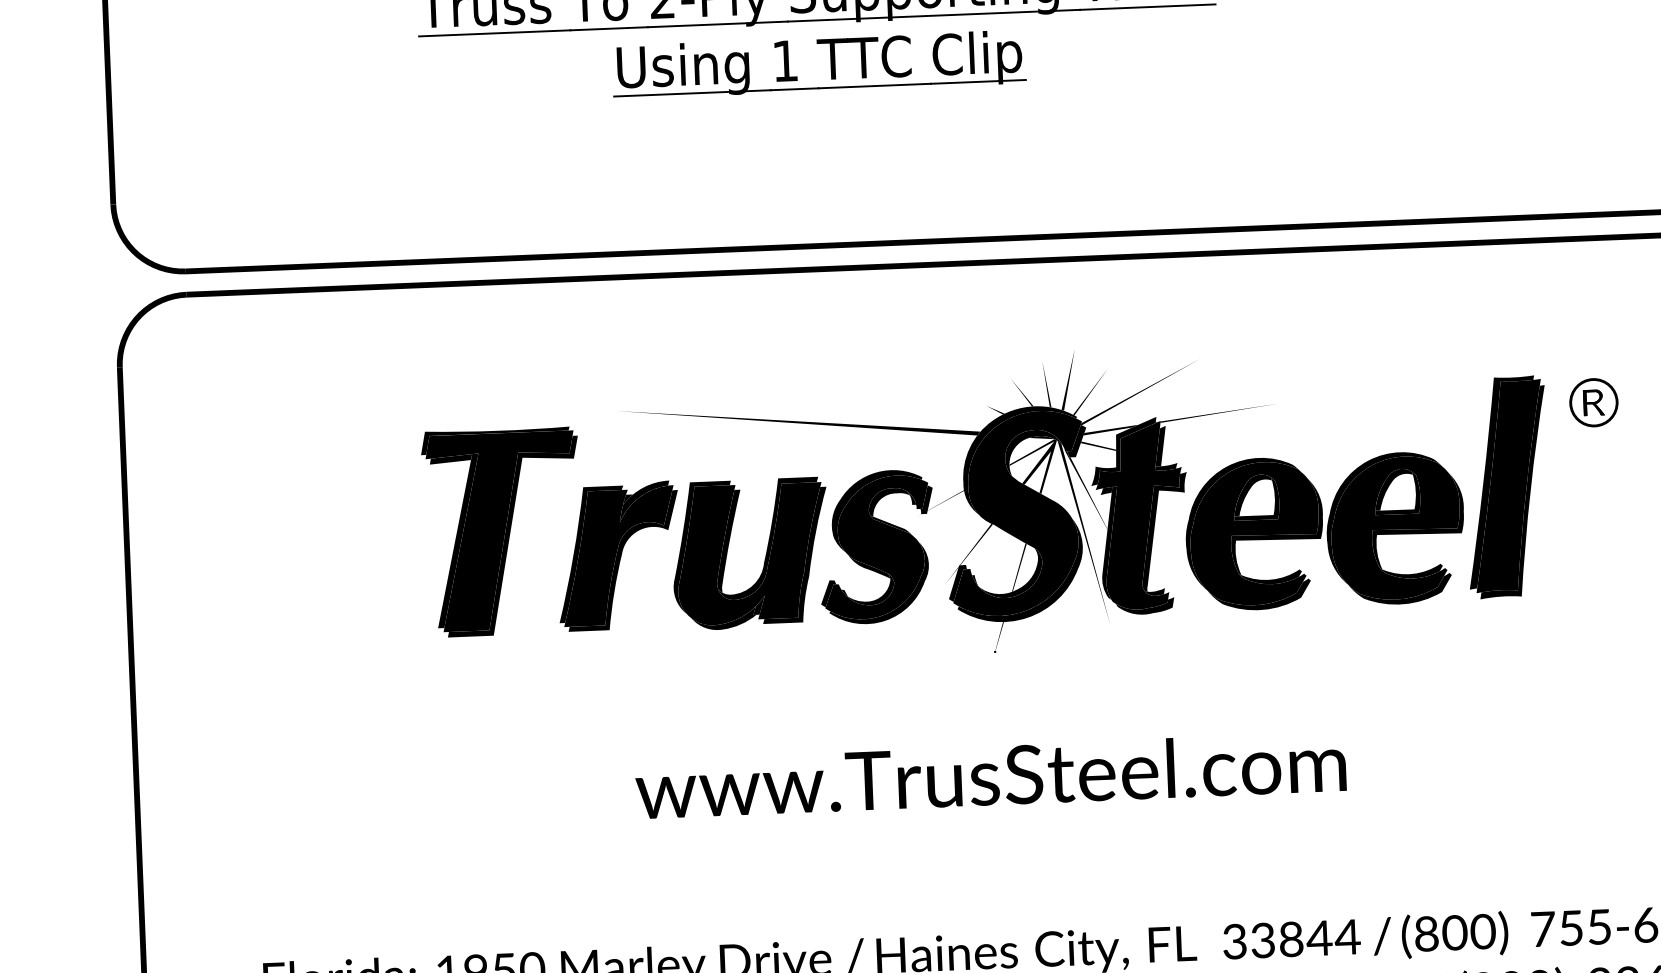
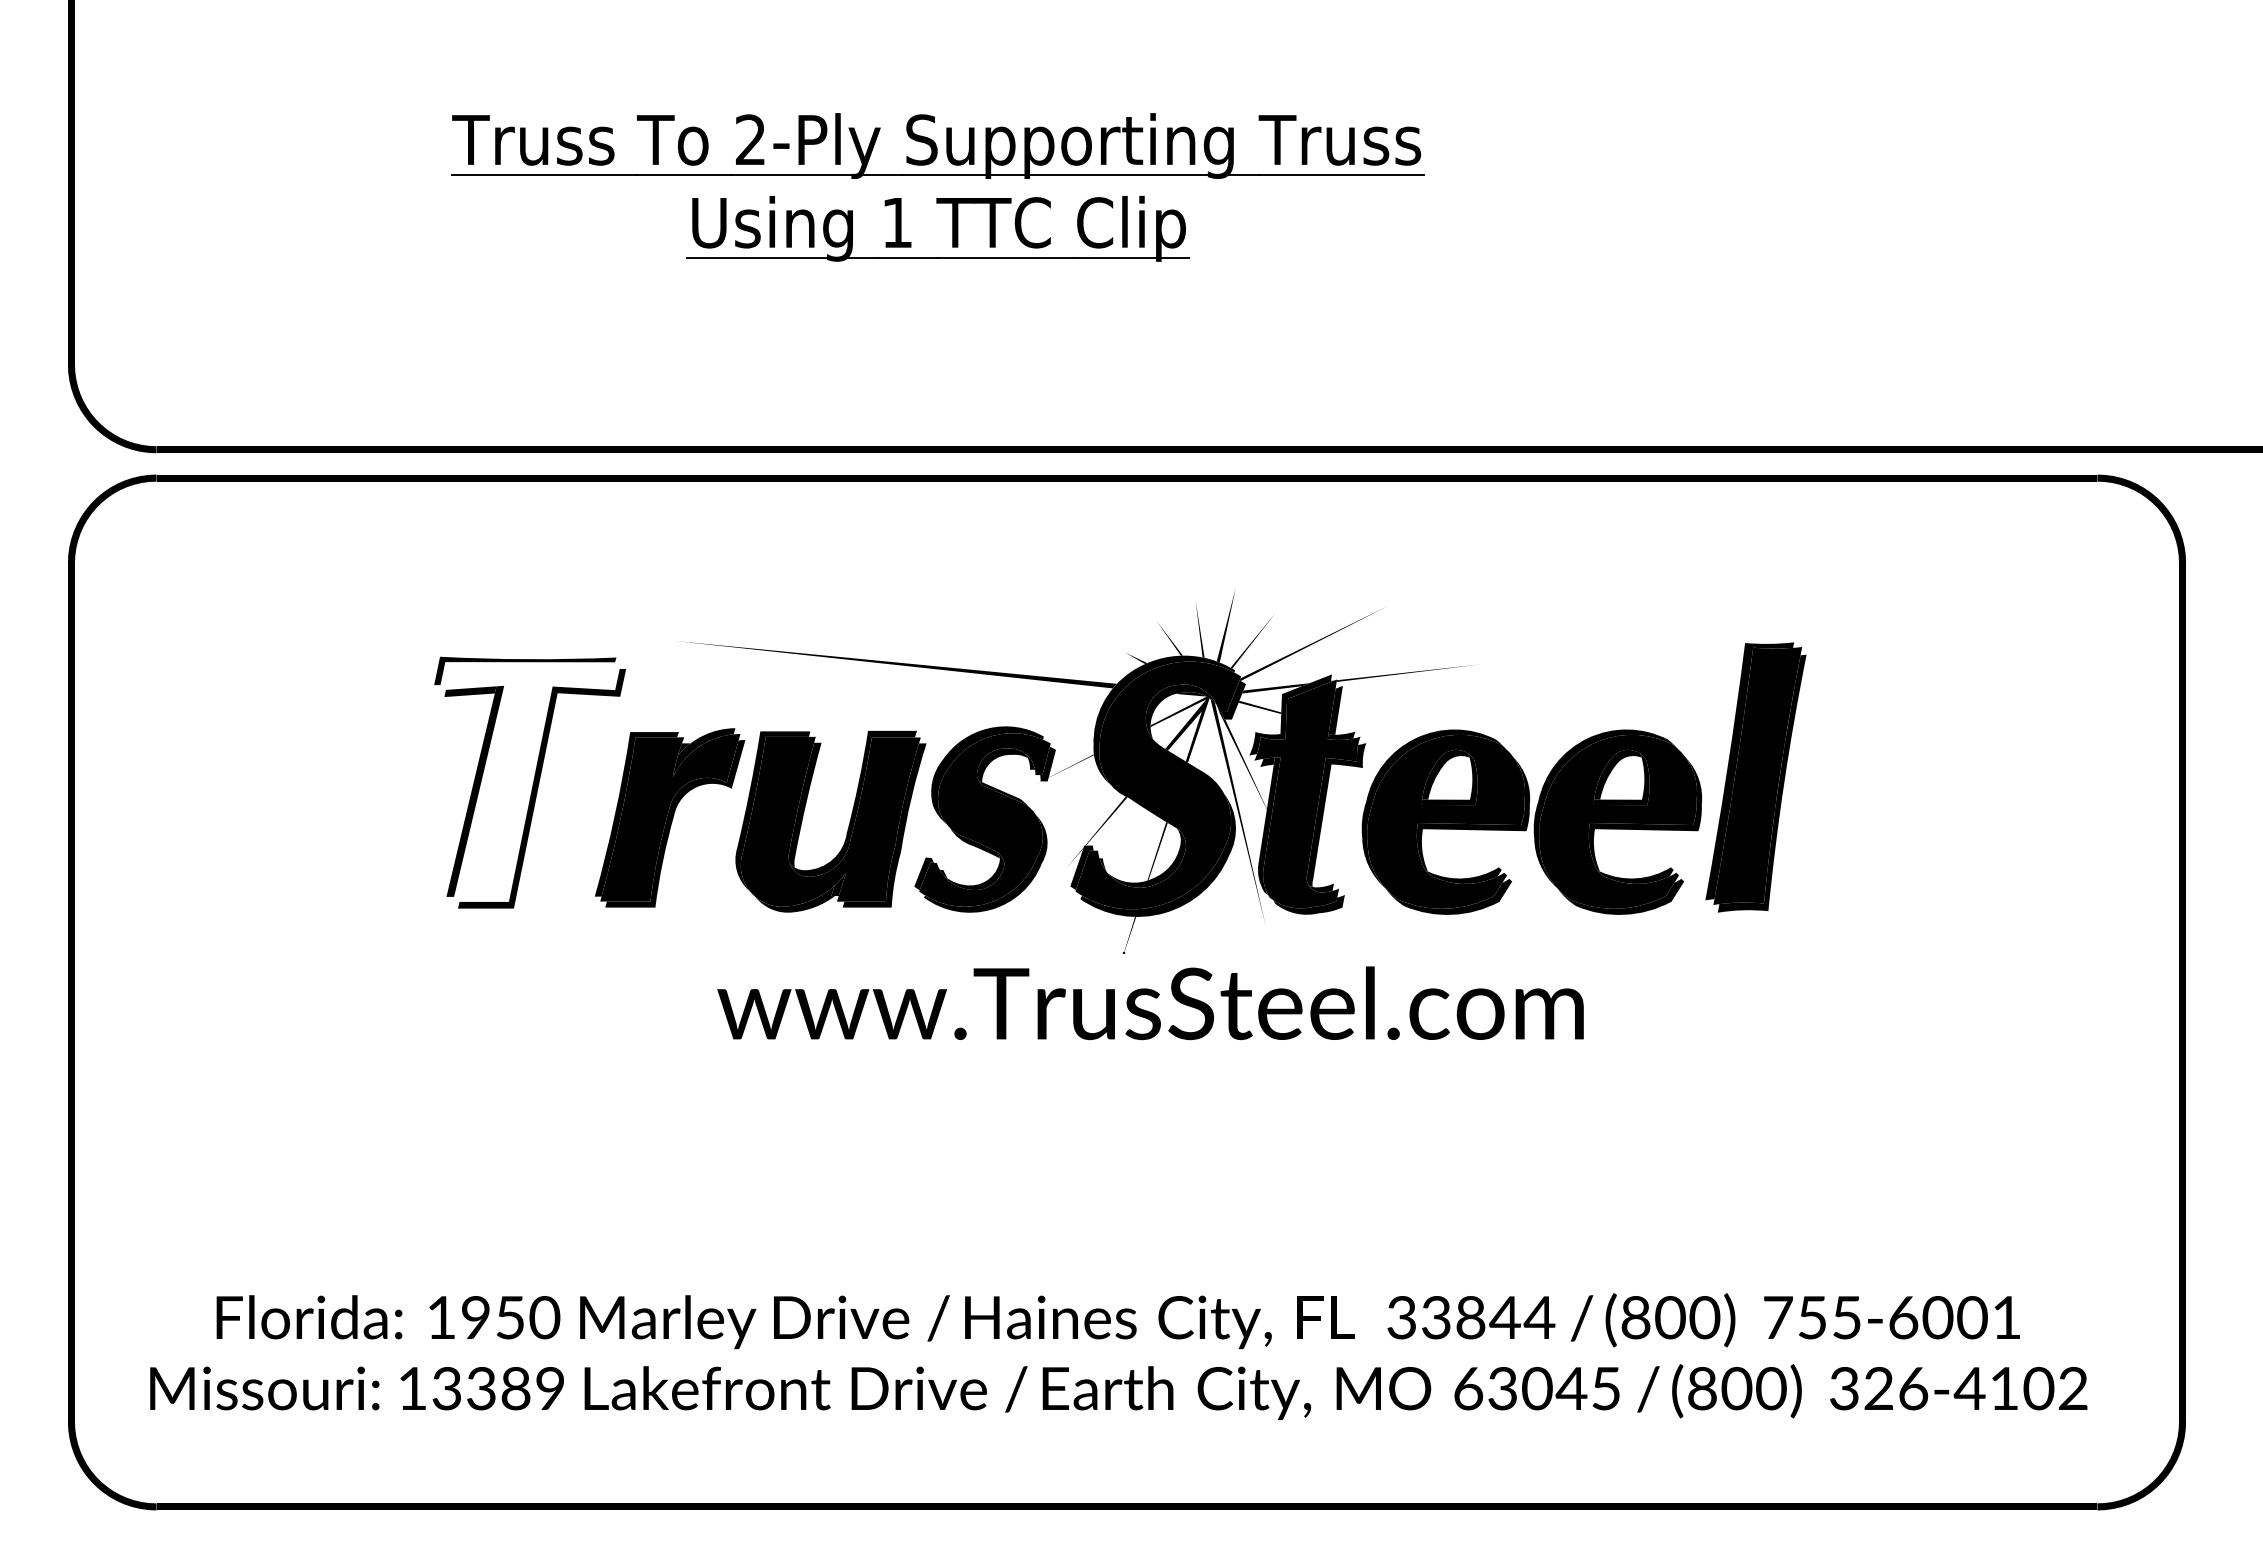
part: (1593, 402) -> (1865, 678), removed
fill: (503, 530) -> (530, 781), removed
text: (990, 775) -> (1150, 1003), moved

